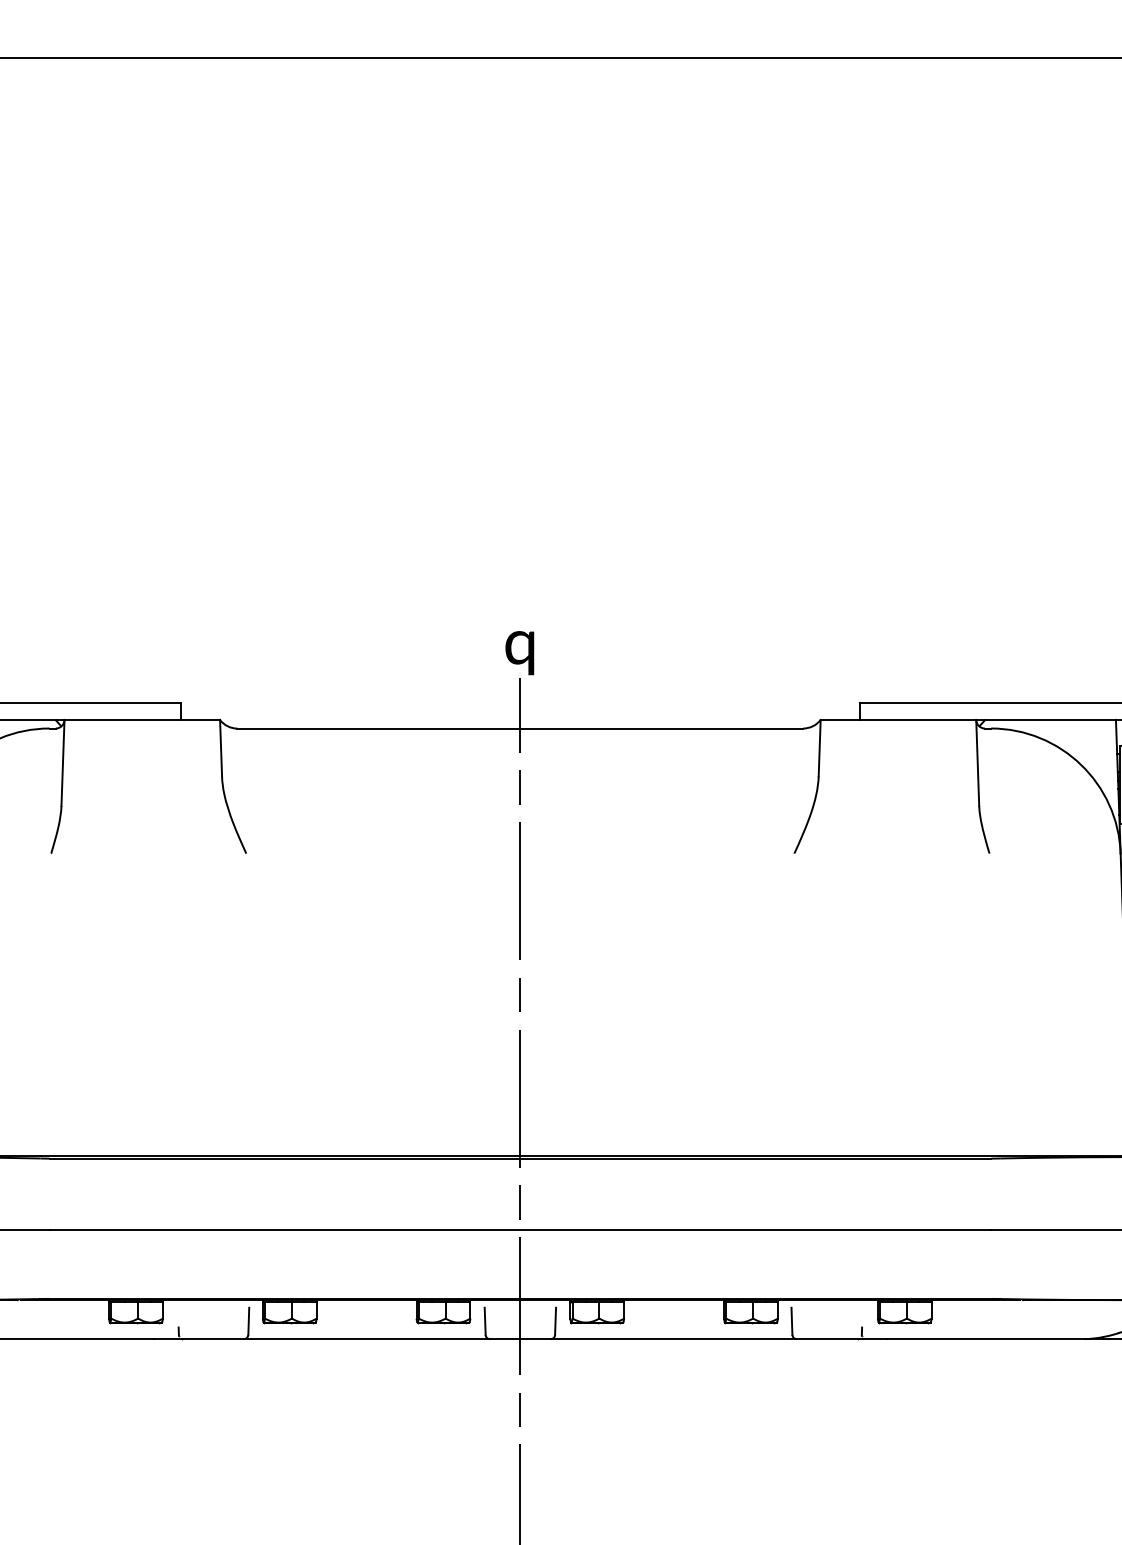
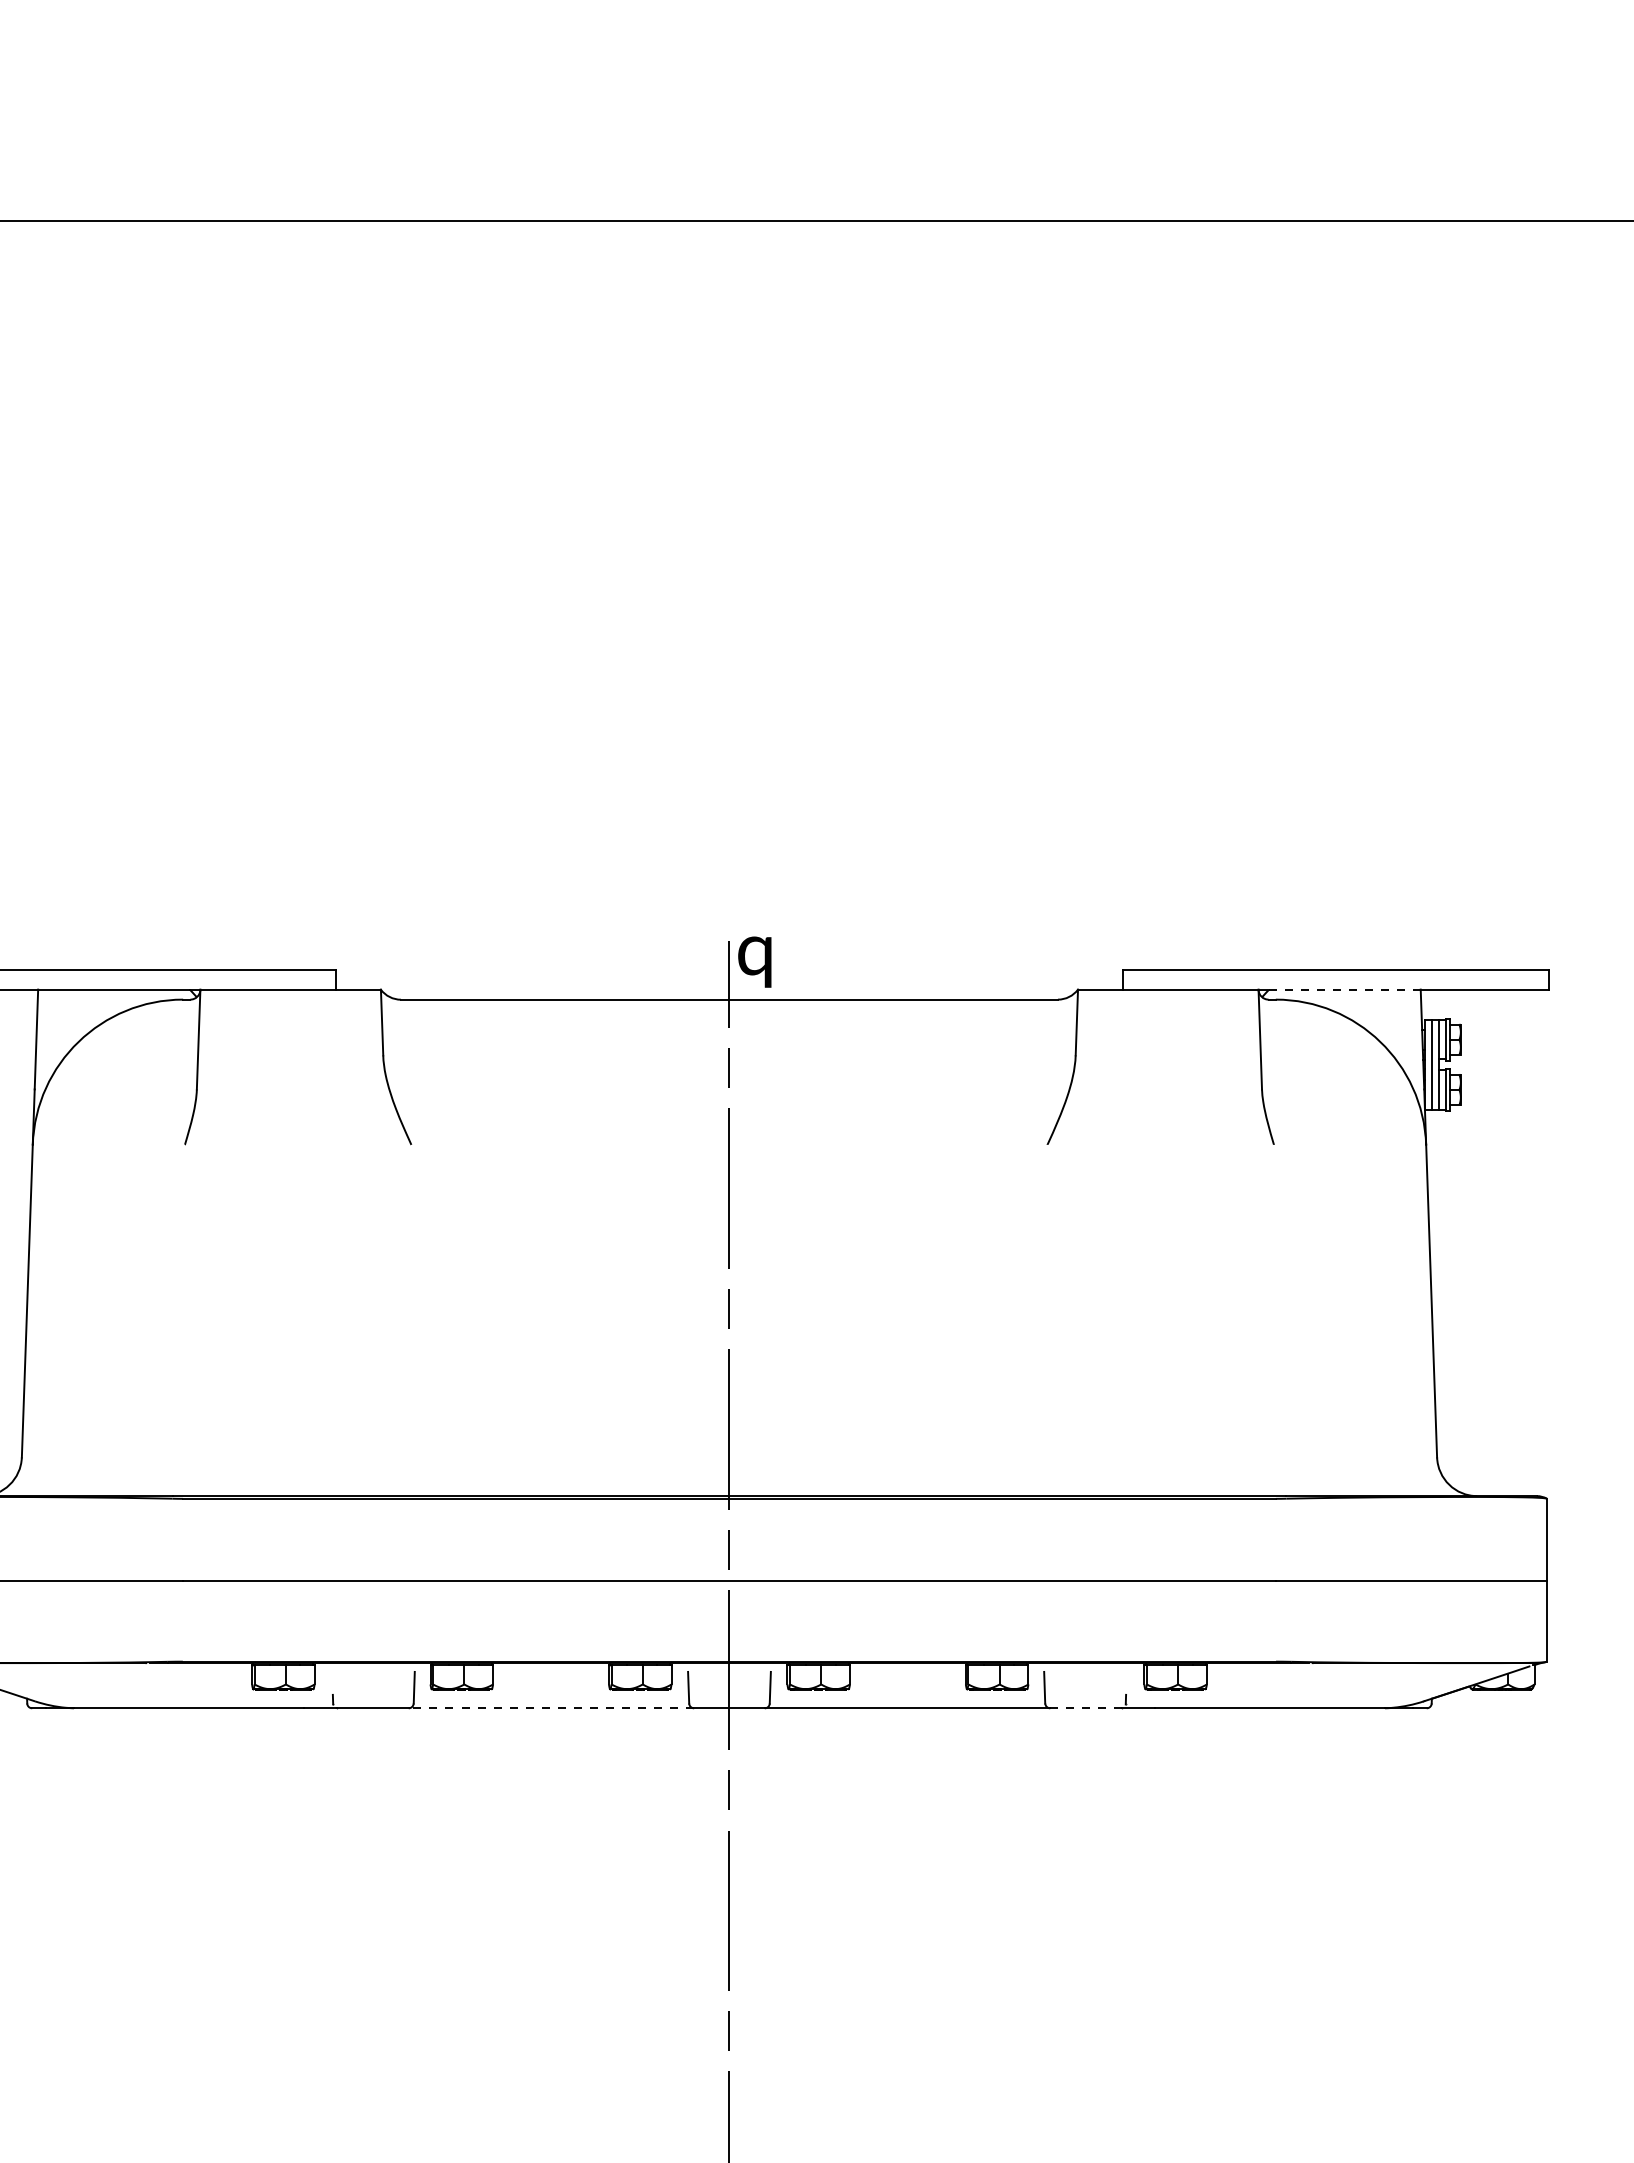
text: (519, 652) -> (754, 961), moved
line: (1051, 719) -> (1345, 989), solid -> dashed
line: (367, 1339) -> (551, 1708), solid -> dashed
line: (827, 1339) -> (1086, 1708), solid -> dashed

